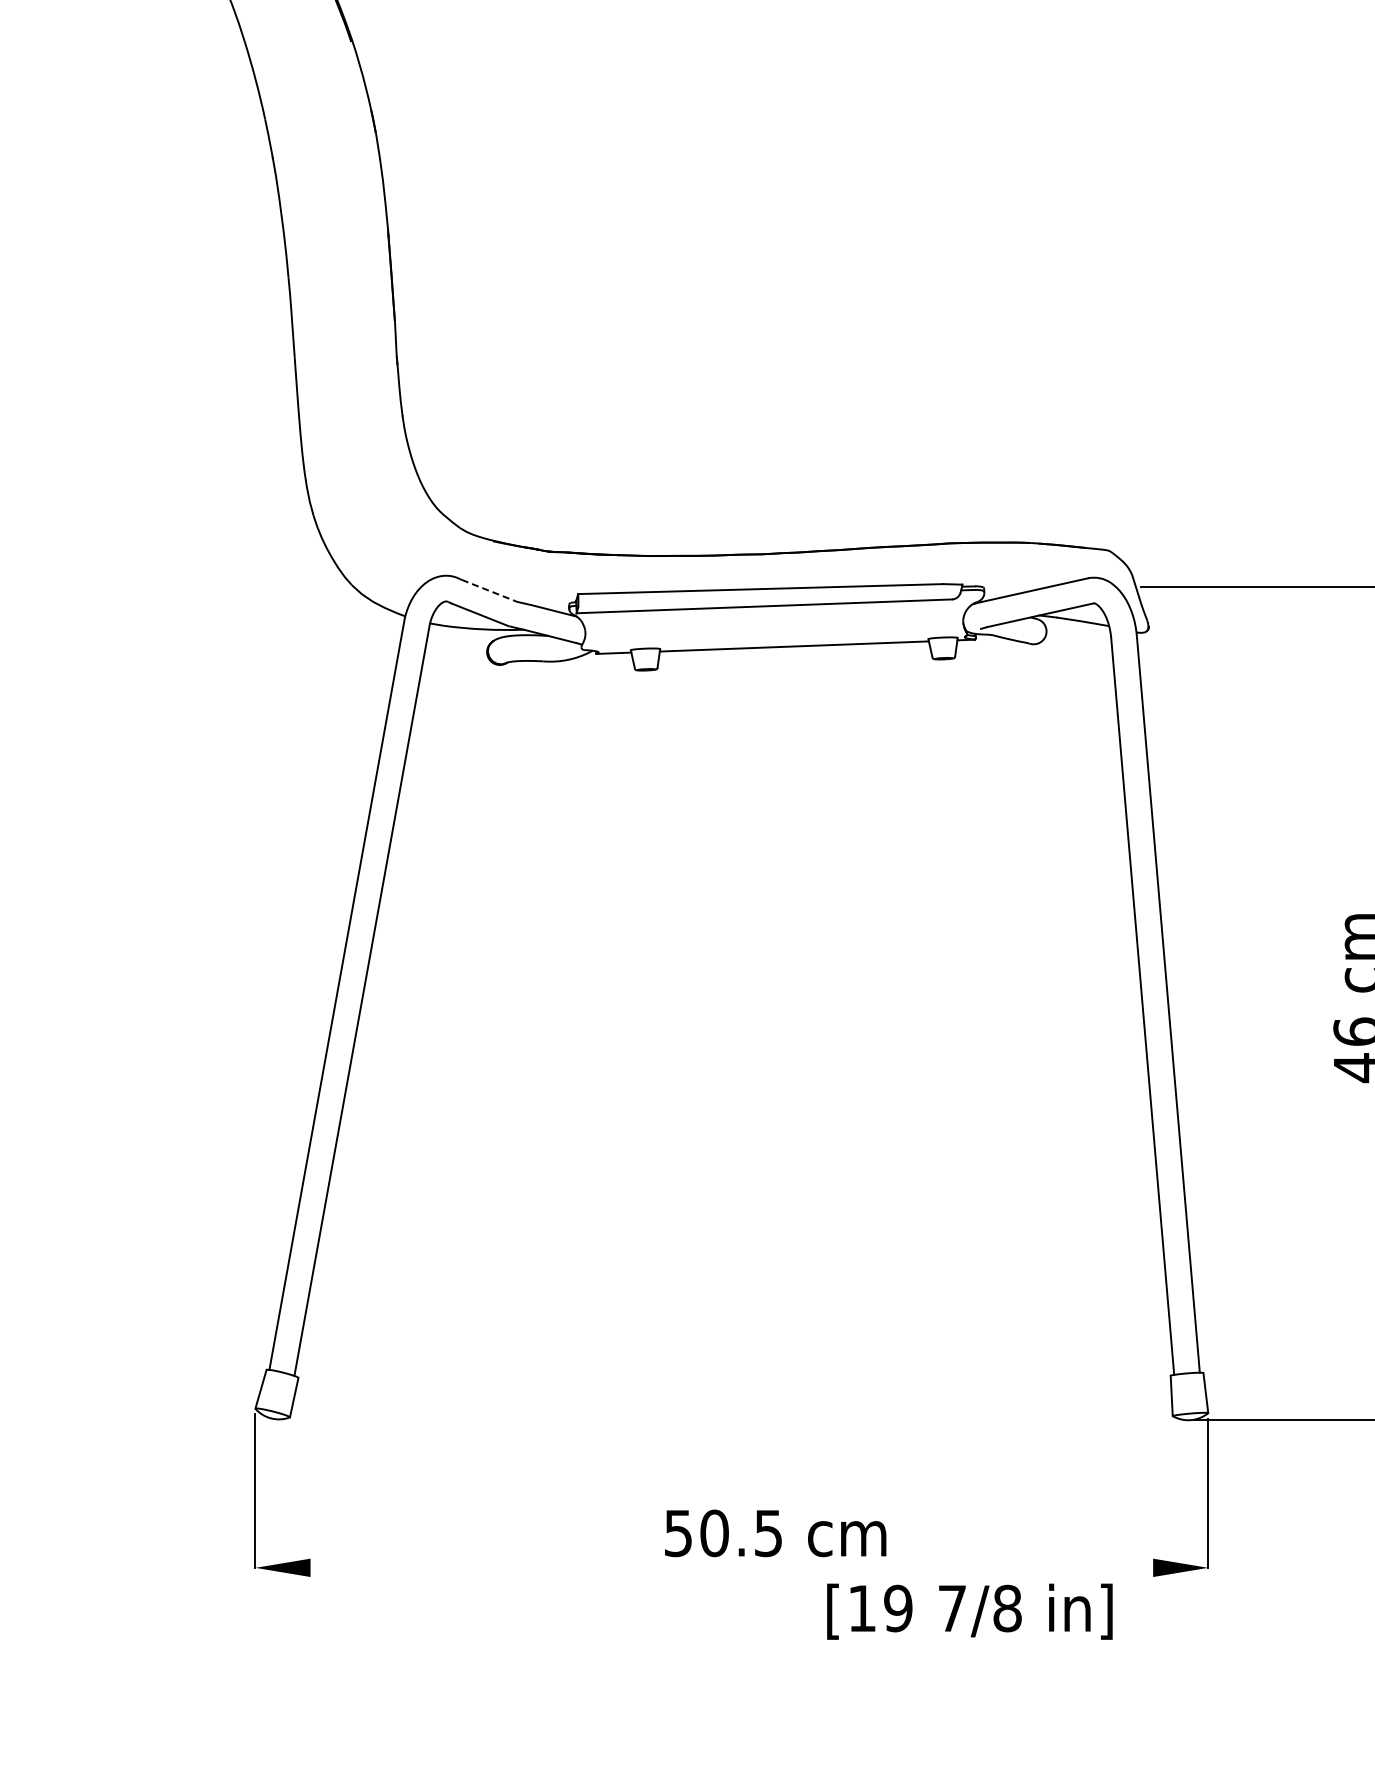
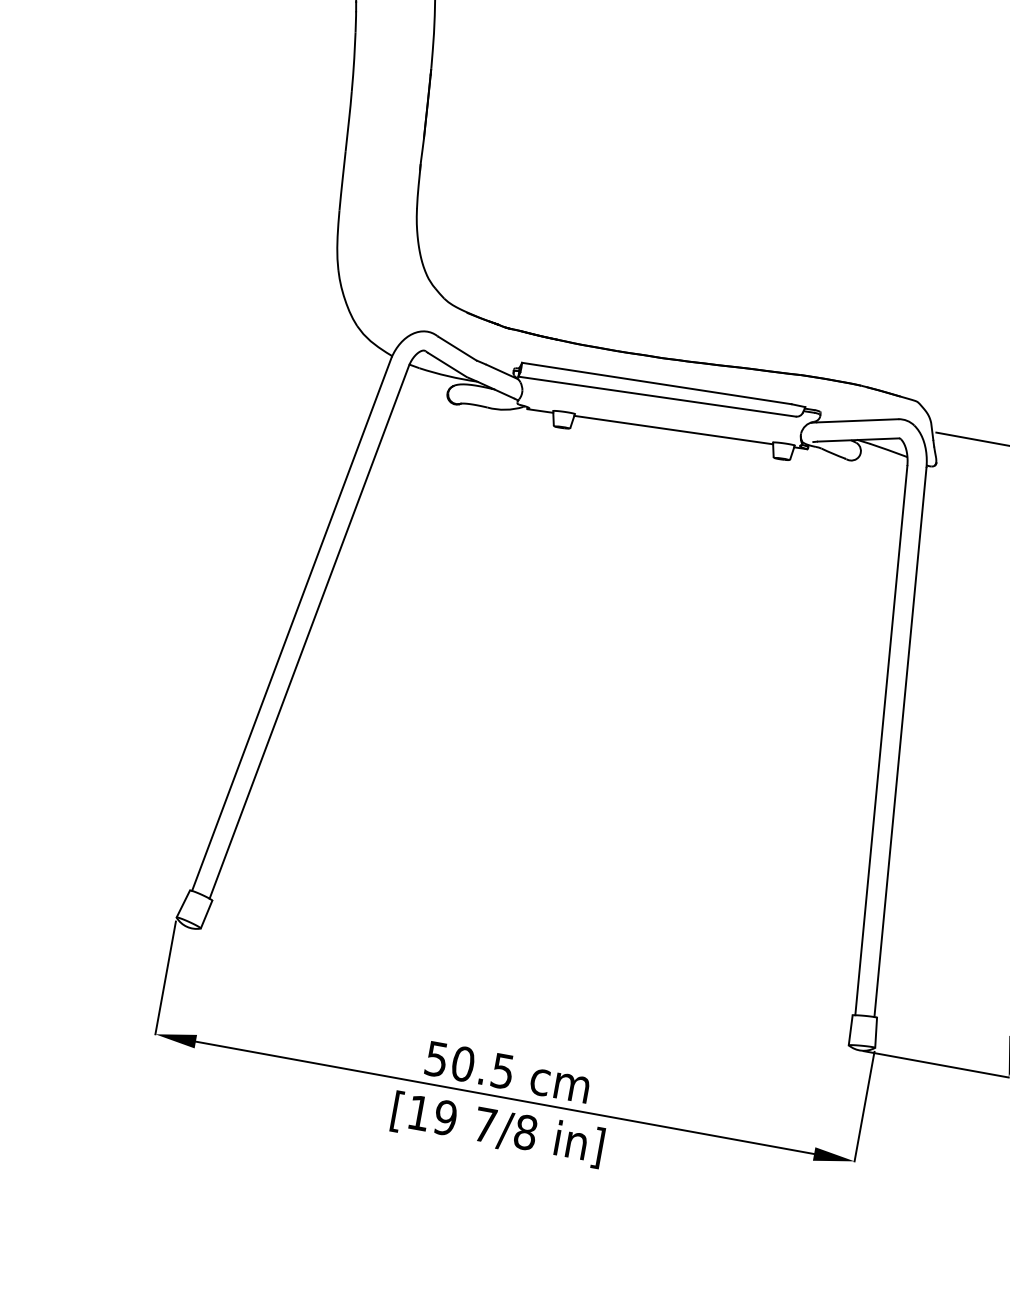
line: (490, 591) -> (458, 349), dashed -> solid
text: (775, 1533) -> (507, 1072), moved
line: (731, 1567) -> (504, 1097), added
text: (969, 1611) -> (497, 1129), moved

